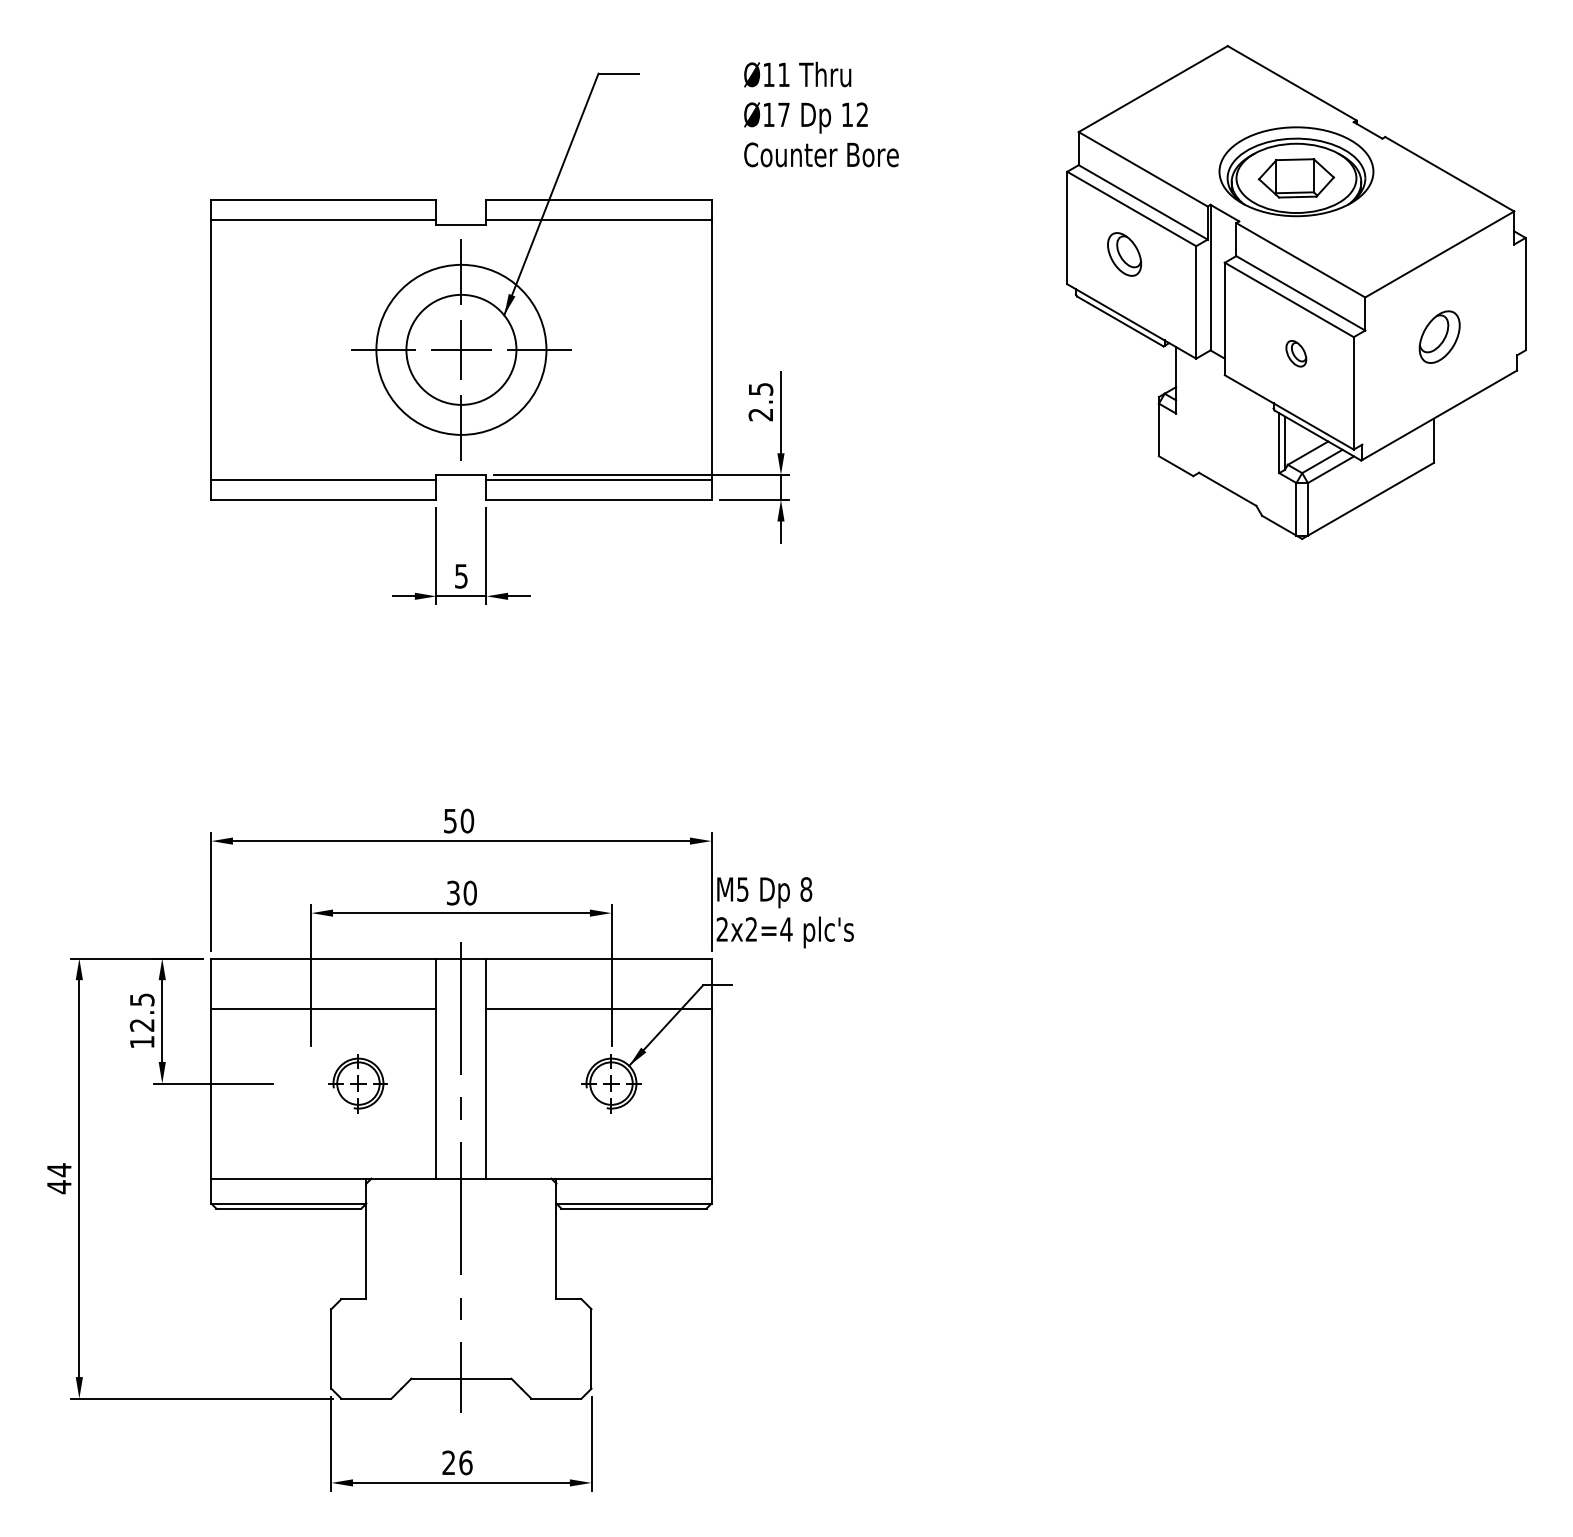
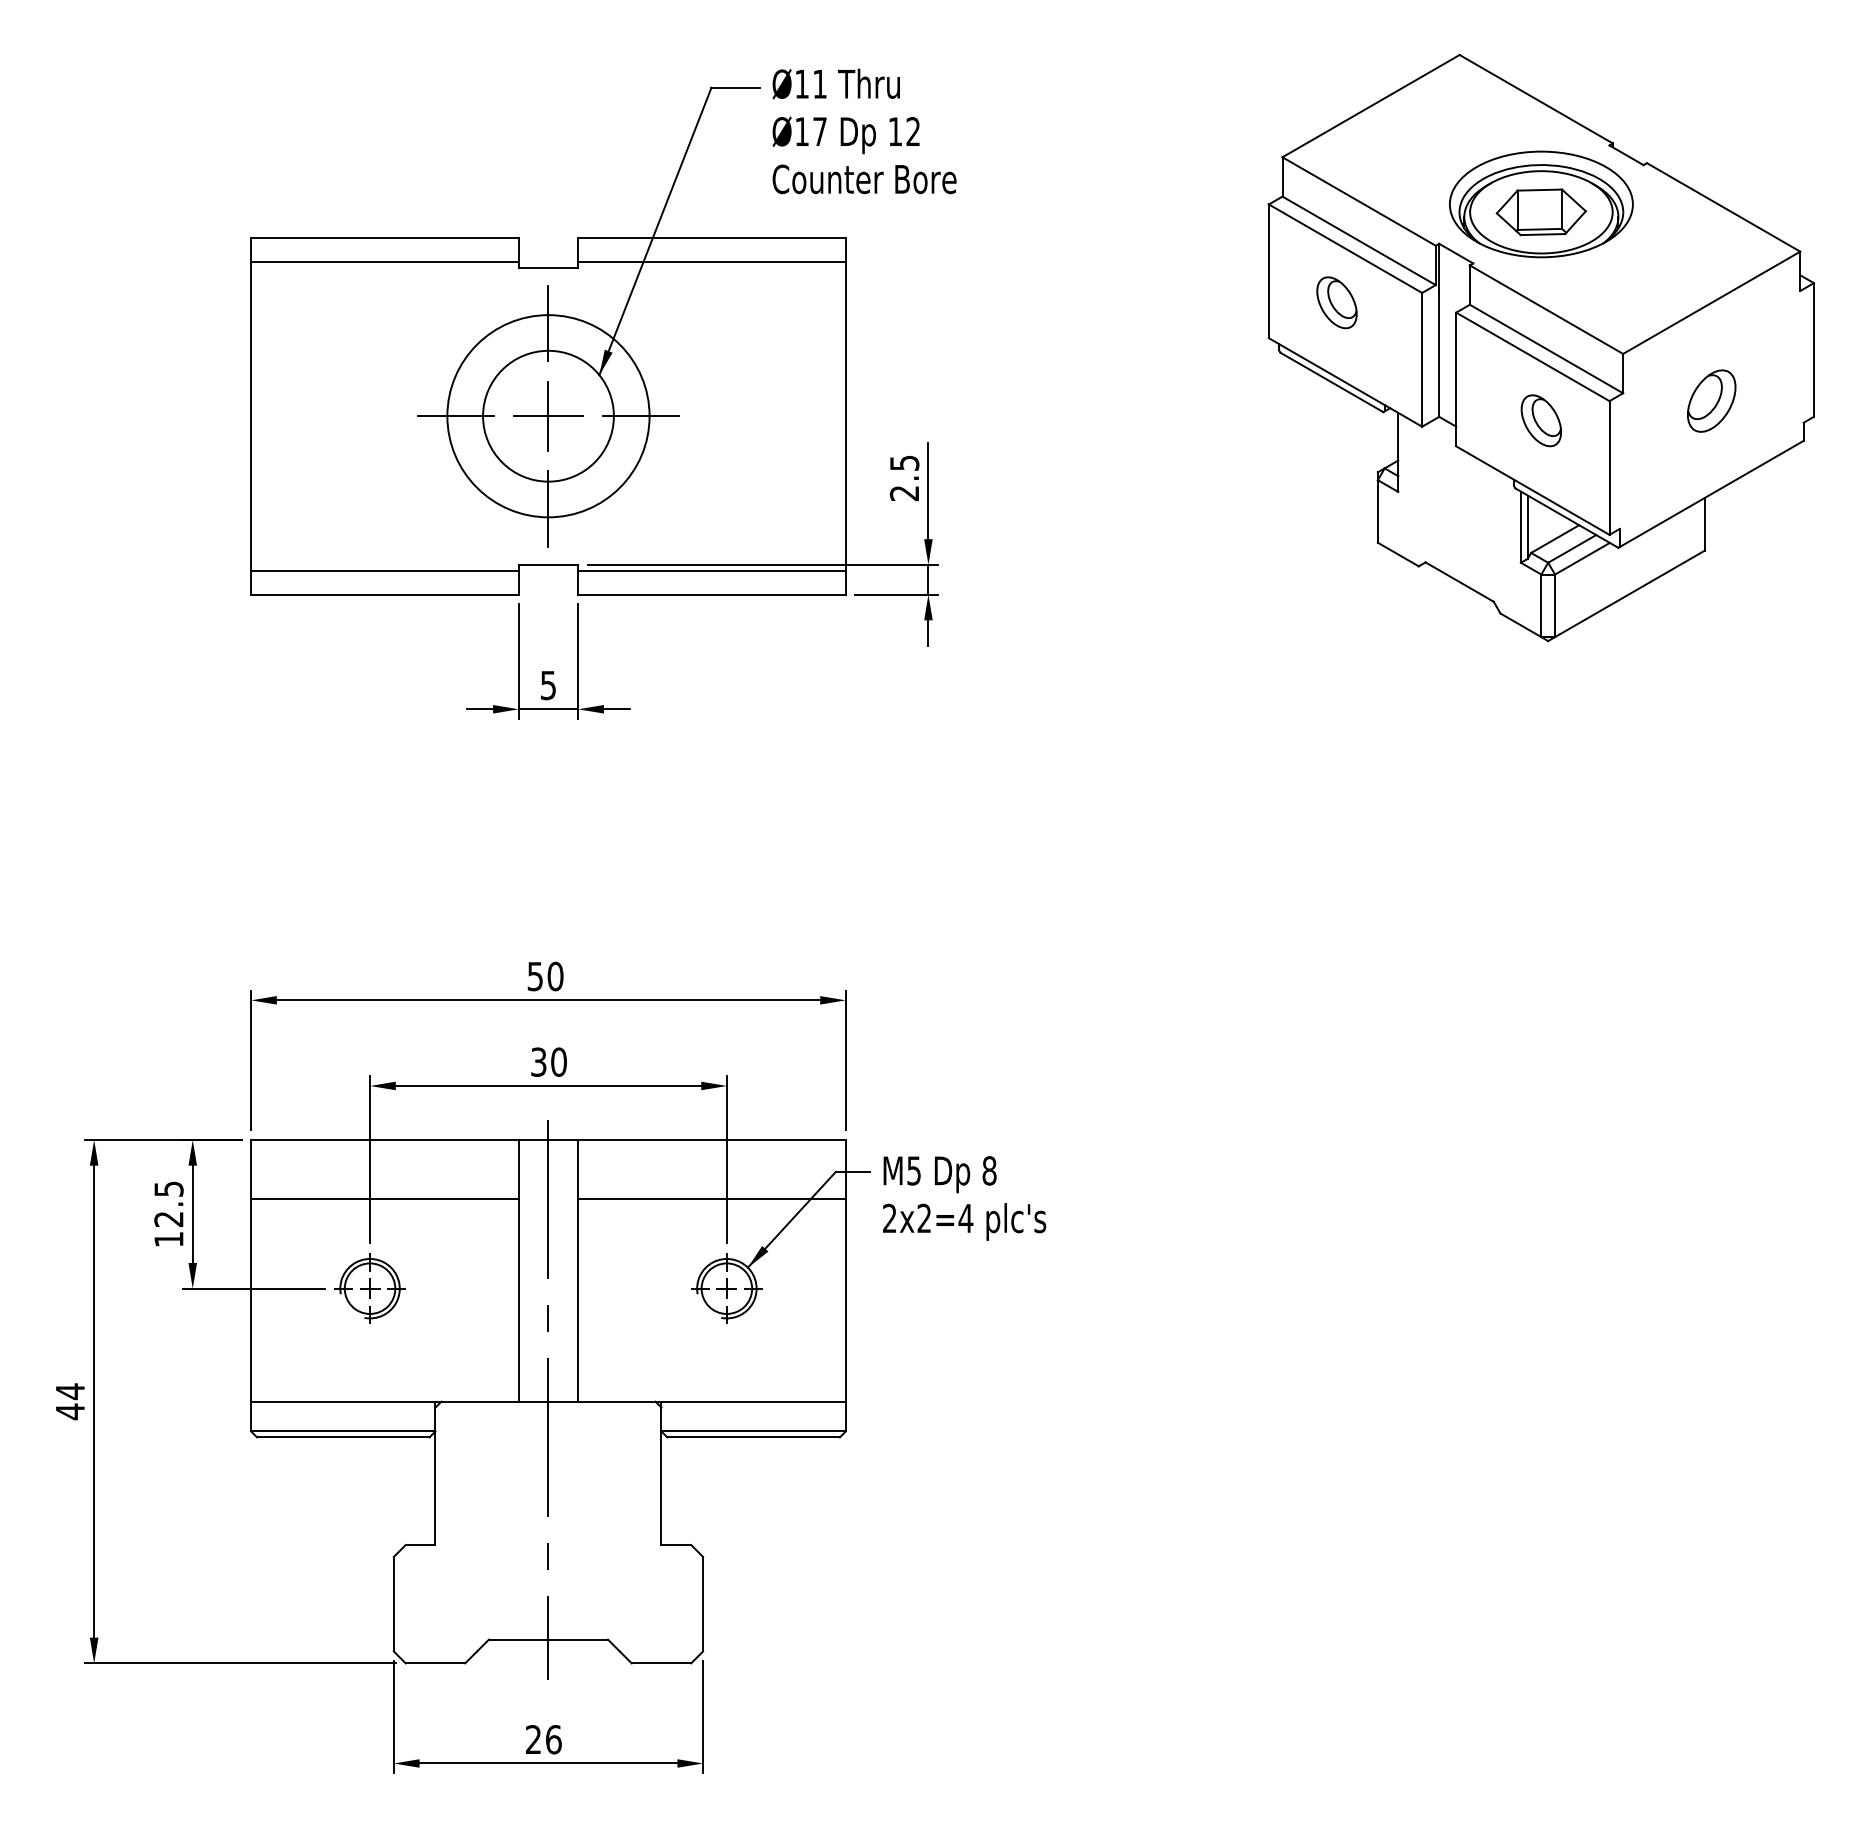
text: (821, 114) -> (864, 131), moved
part: (1295, 353) -> (1540, 420), size x1.67
text: (785, 912) -> (964, 1198), moved
part: (358, 1083) -> (369, 1288), moved

